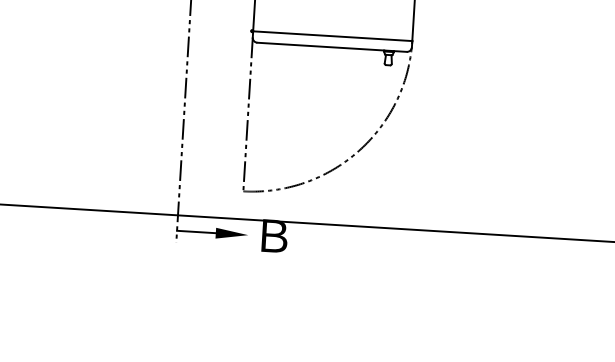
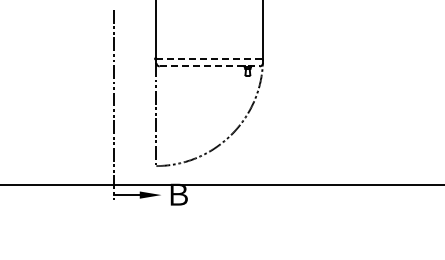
line: (333, 35) -> (210, 58), solid -> dashed
line: (333, 47) -> (210, 66), solid -> dashed

